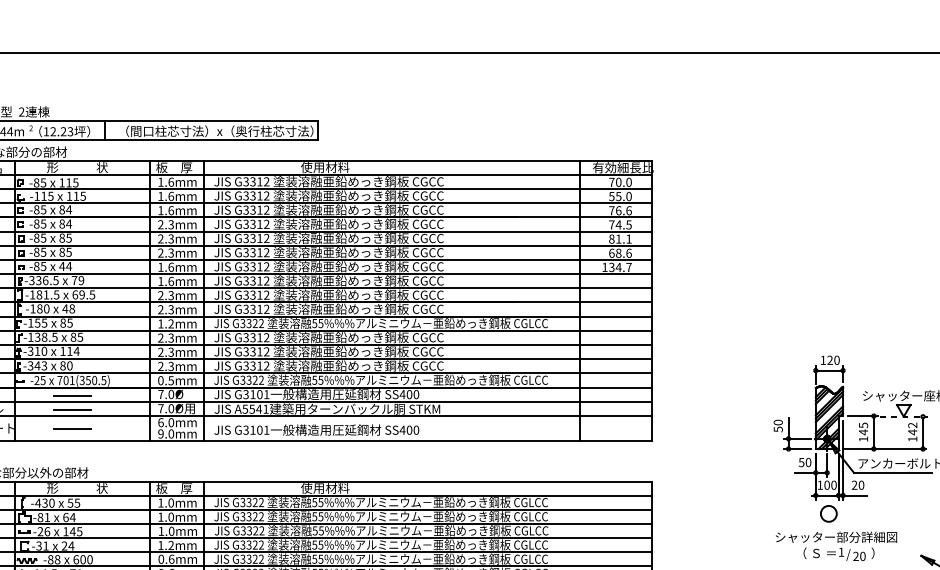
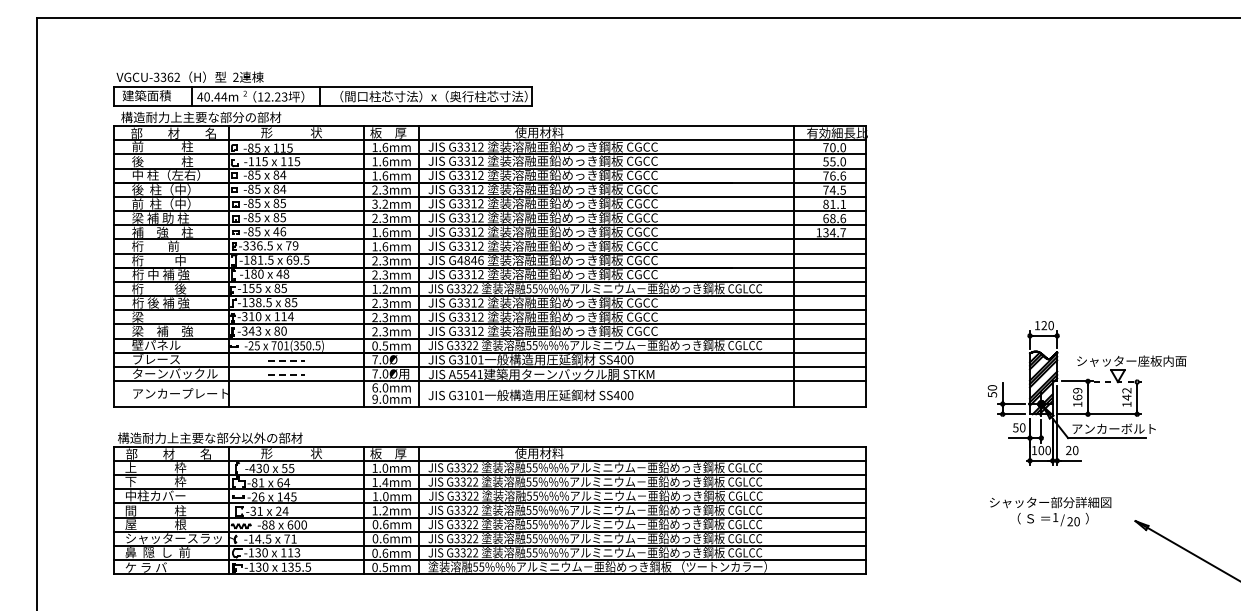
text: (166, 239) -> (380, 204), 2.3mm -> 3.2mm
text: (69, 266) -> (283, 231), 44 -> 46
text: (256, 295) -> (470, 260), G3312 -> G4846
line: (72, 395) -> (286, 360), solid -> dashed
line: (72, 410) -> (286, 375), solid -> dashed
line: (71, 428) -> (285, 393), removed
text: (863, 429) -> (1077, 394), 145 -> 169
circle: (828, 513) -> (1042, 478), removed
text: (171, 517) -> (385, 482), 1.0mm -> 1.4mm

